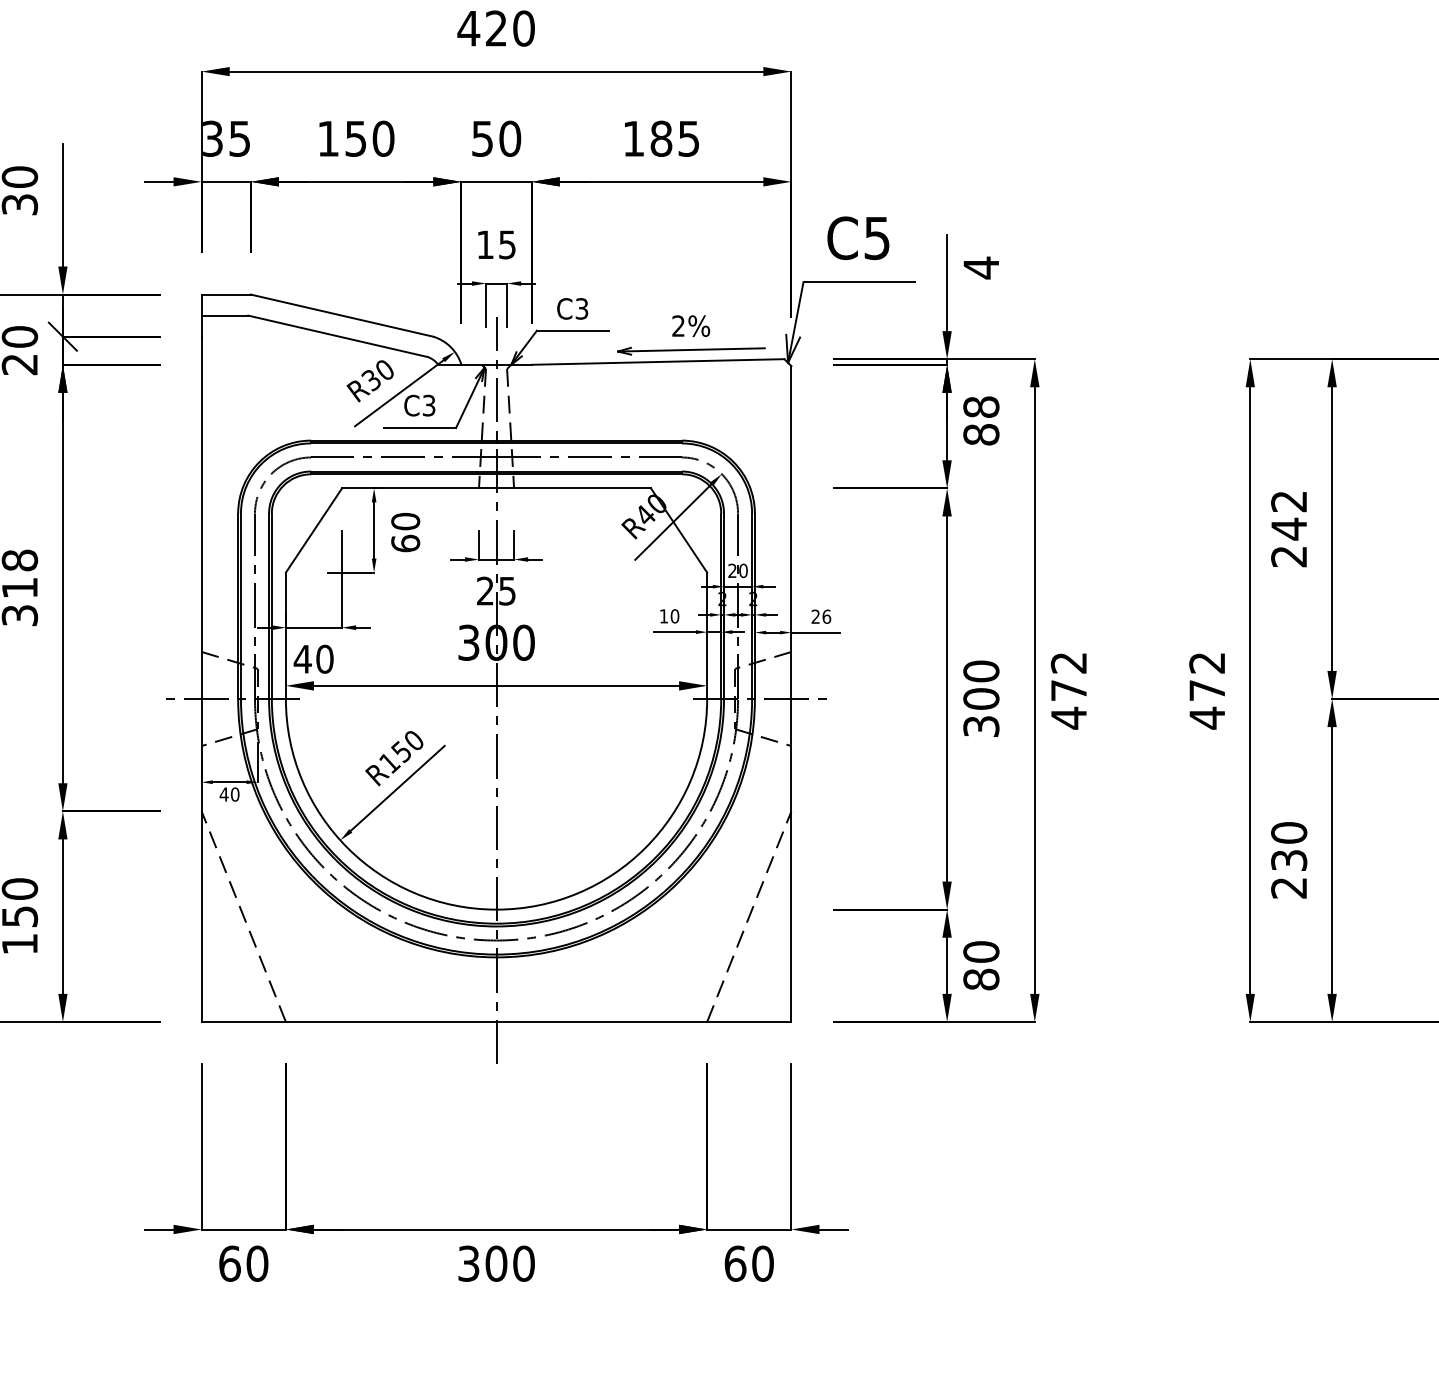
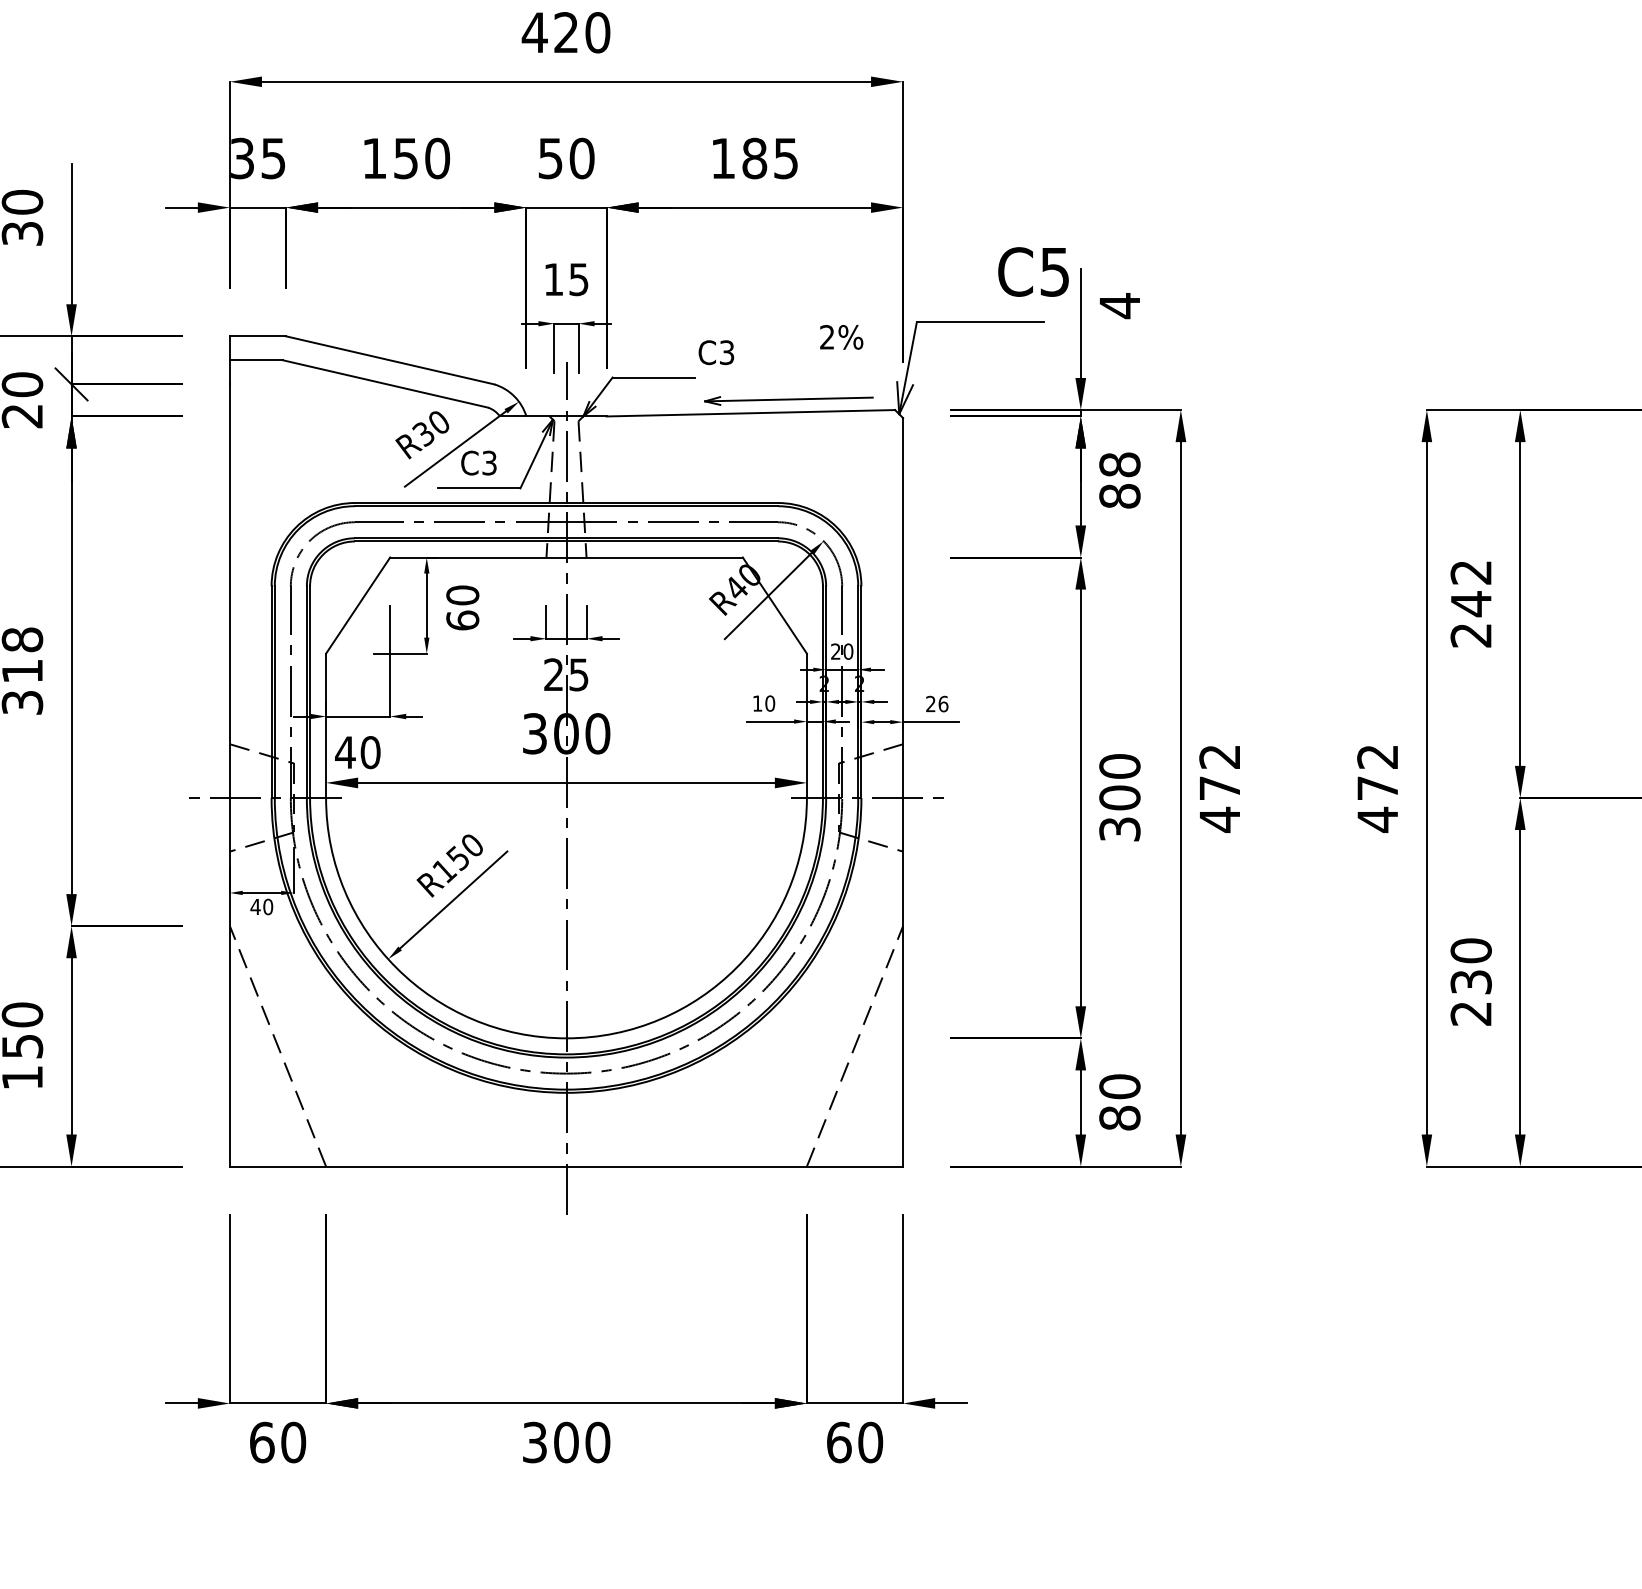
text: (858, 237) -> (1033, 271), moved
text: (572, 308) -> (716, 352), moved
text: (691, 326) -> (841, 337), moved

